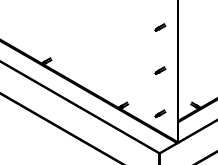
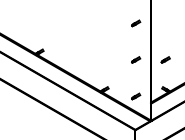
part: (195, 70) -> (165, 59), added

